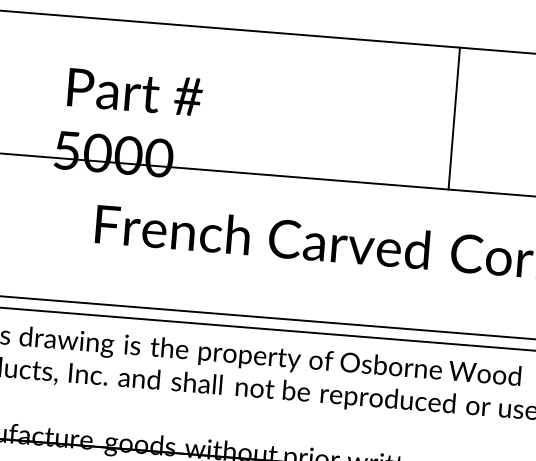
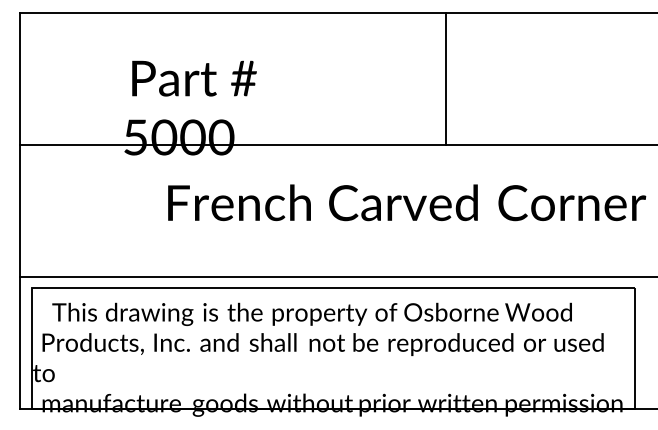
line: (454, 119) -> (446, 79), moved

